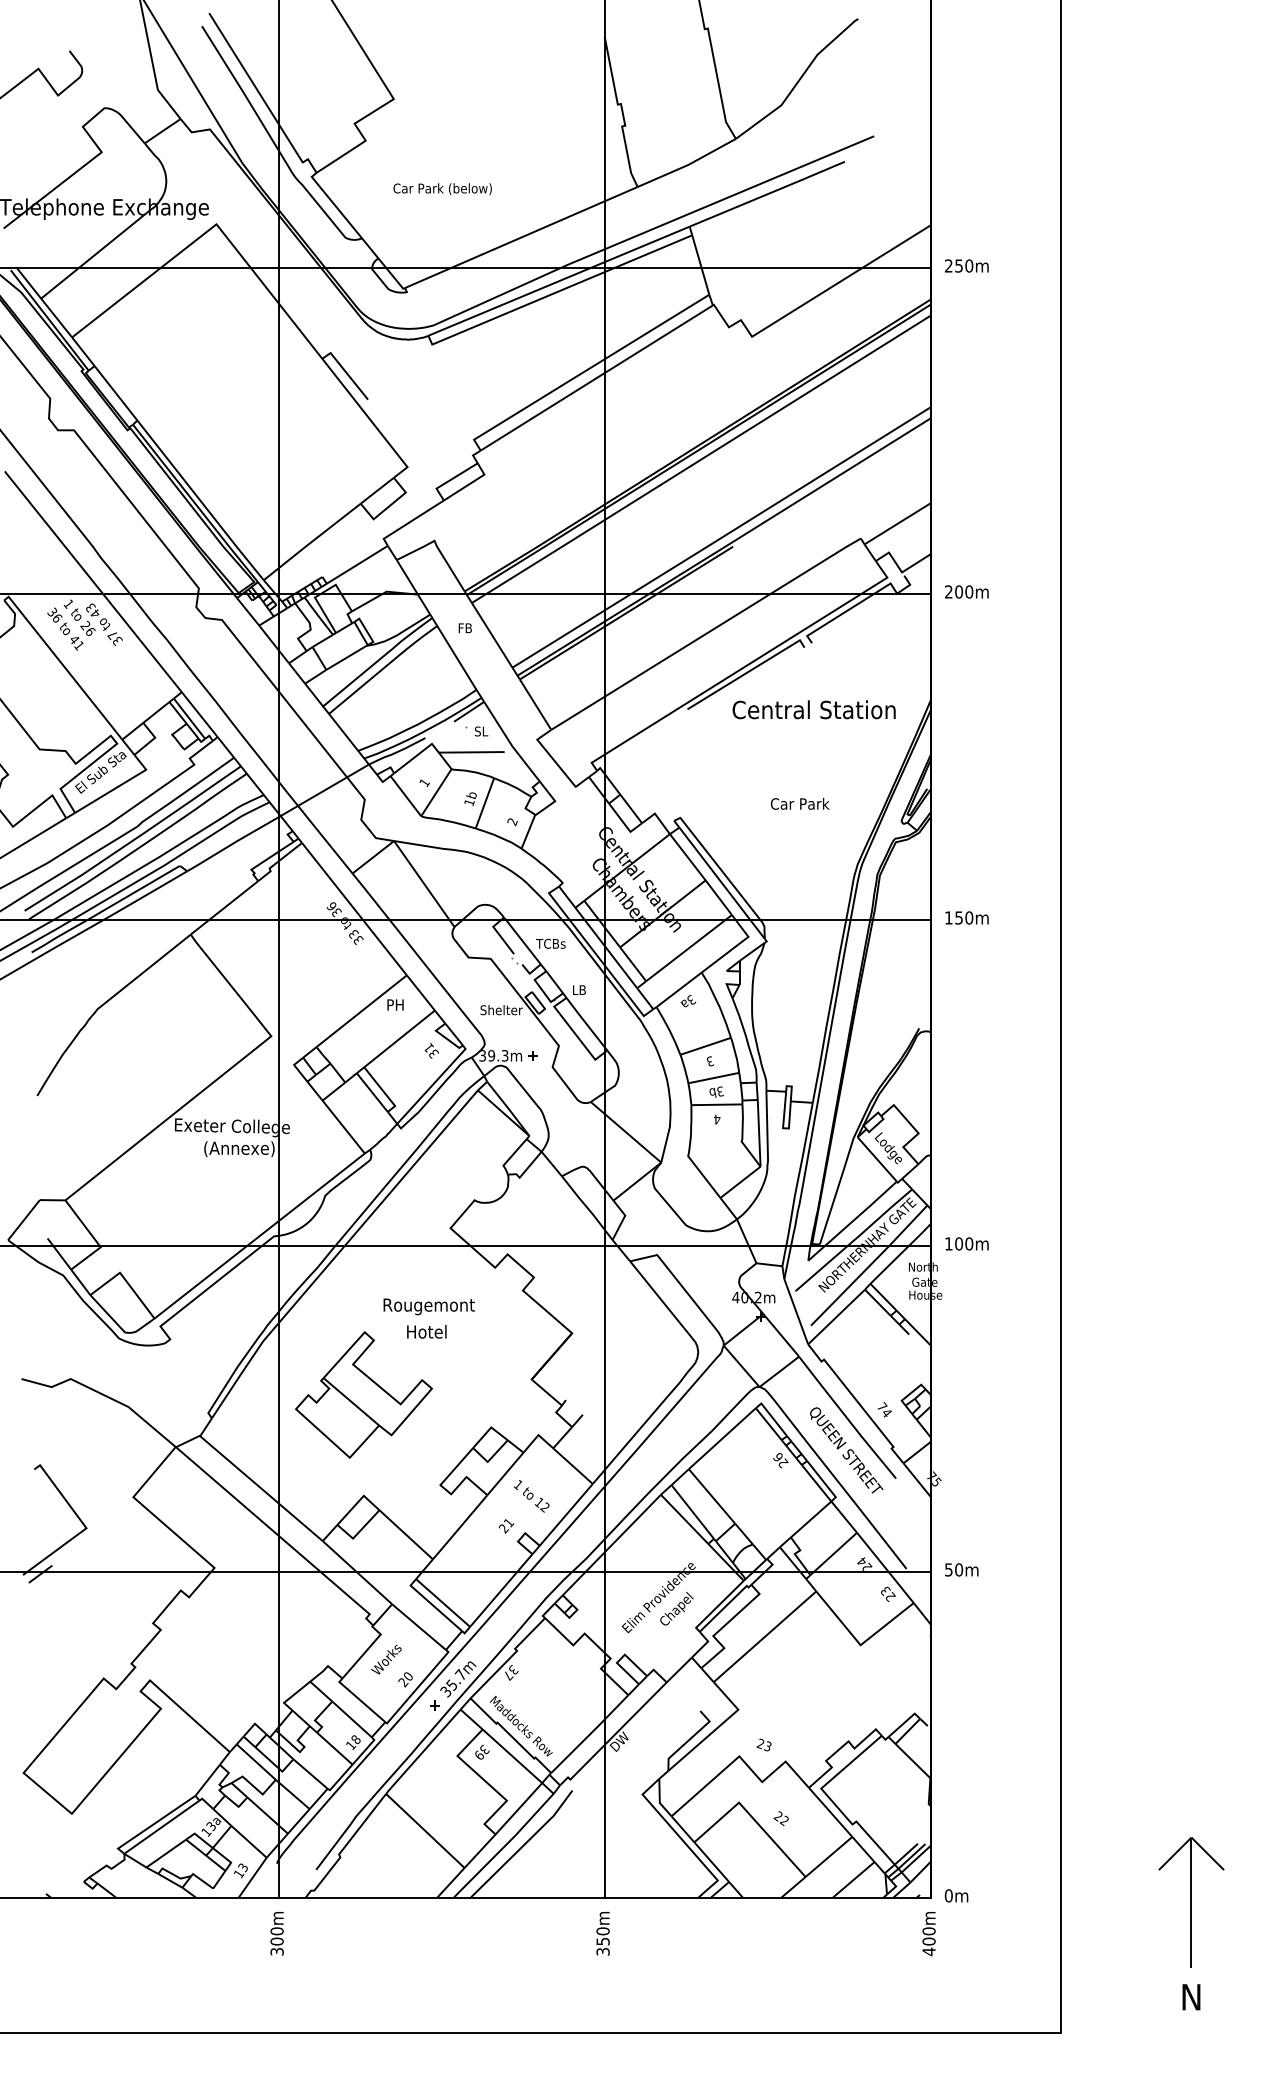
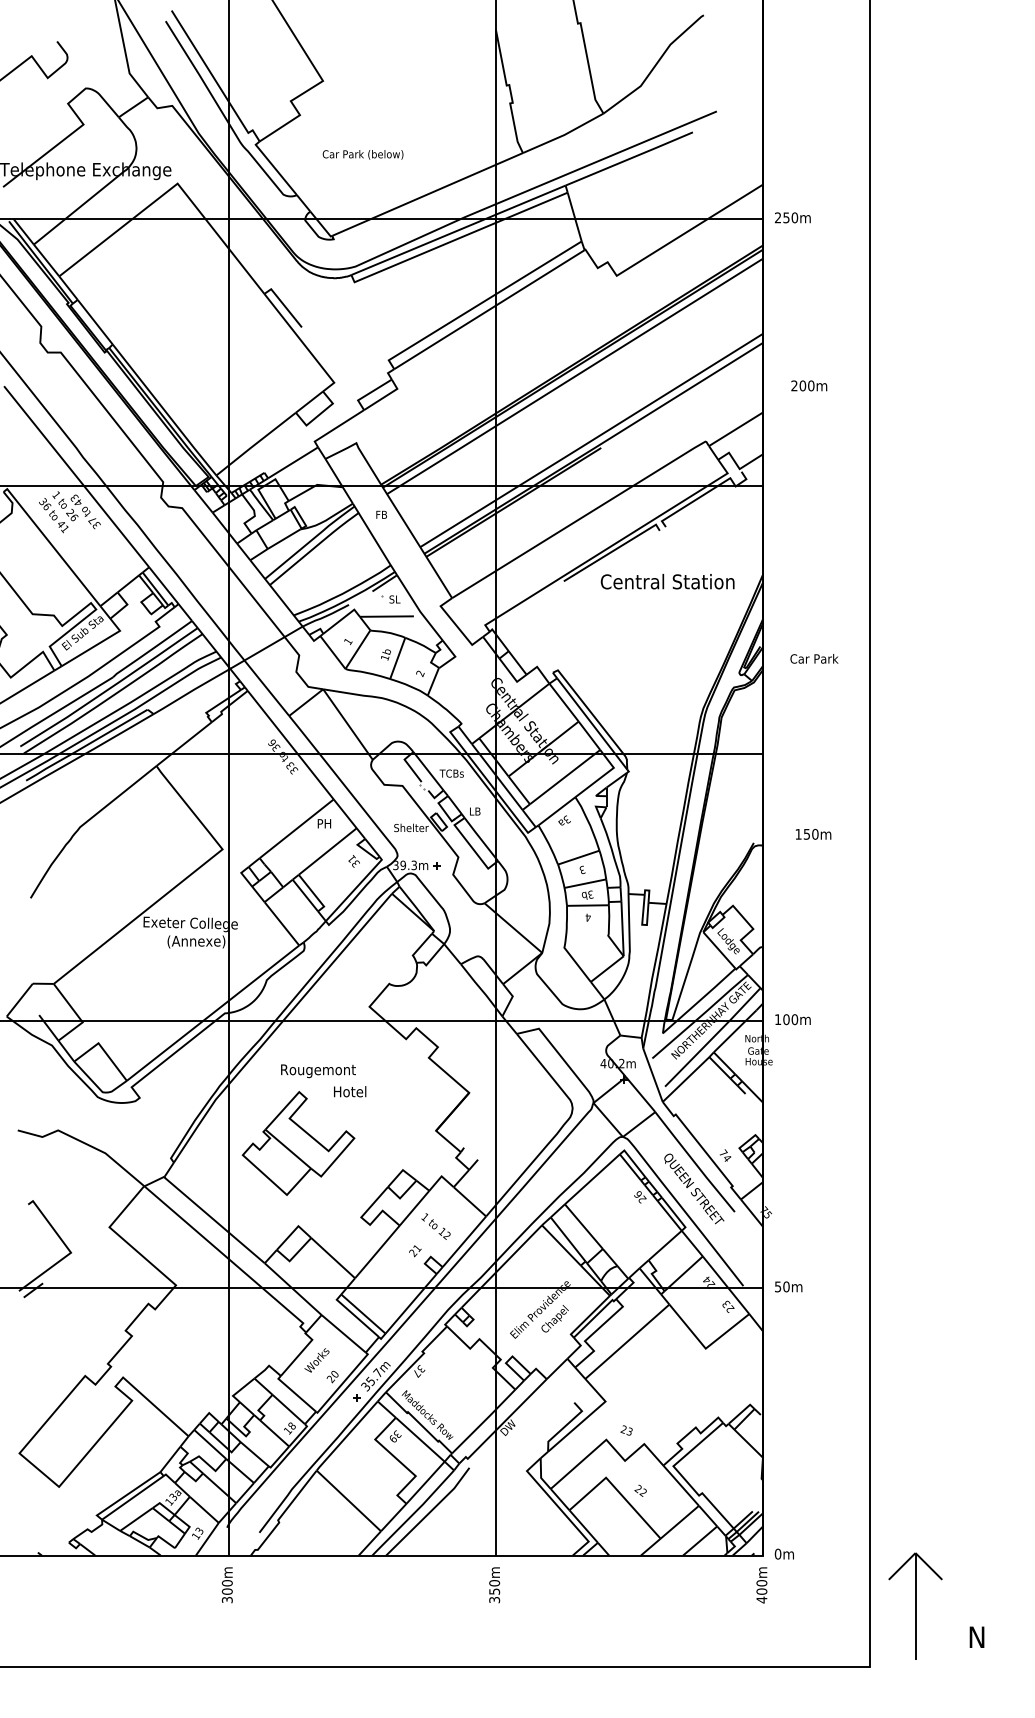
text: (966, 591) -> (808, 385), moved
text: (799, 803) -> (813, 658), moved
text: (966, 917) -> (813, 833), moved
text: (428, 1306) -> (317, 1070), moved
part: (1191, 1902) -> (915, 1606), moved

